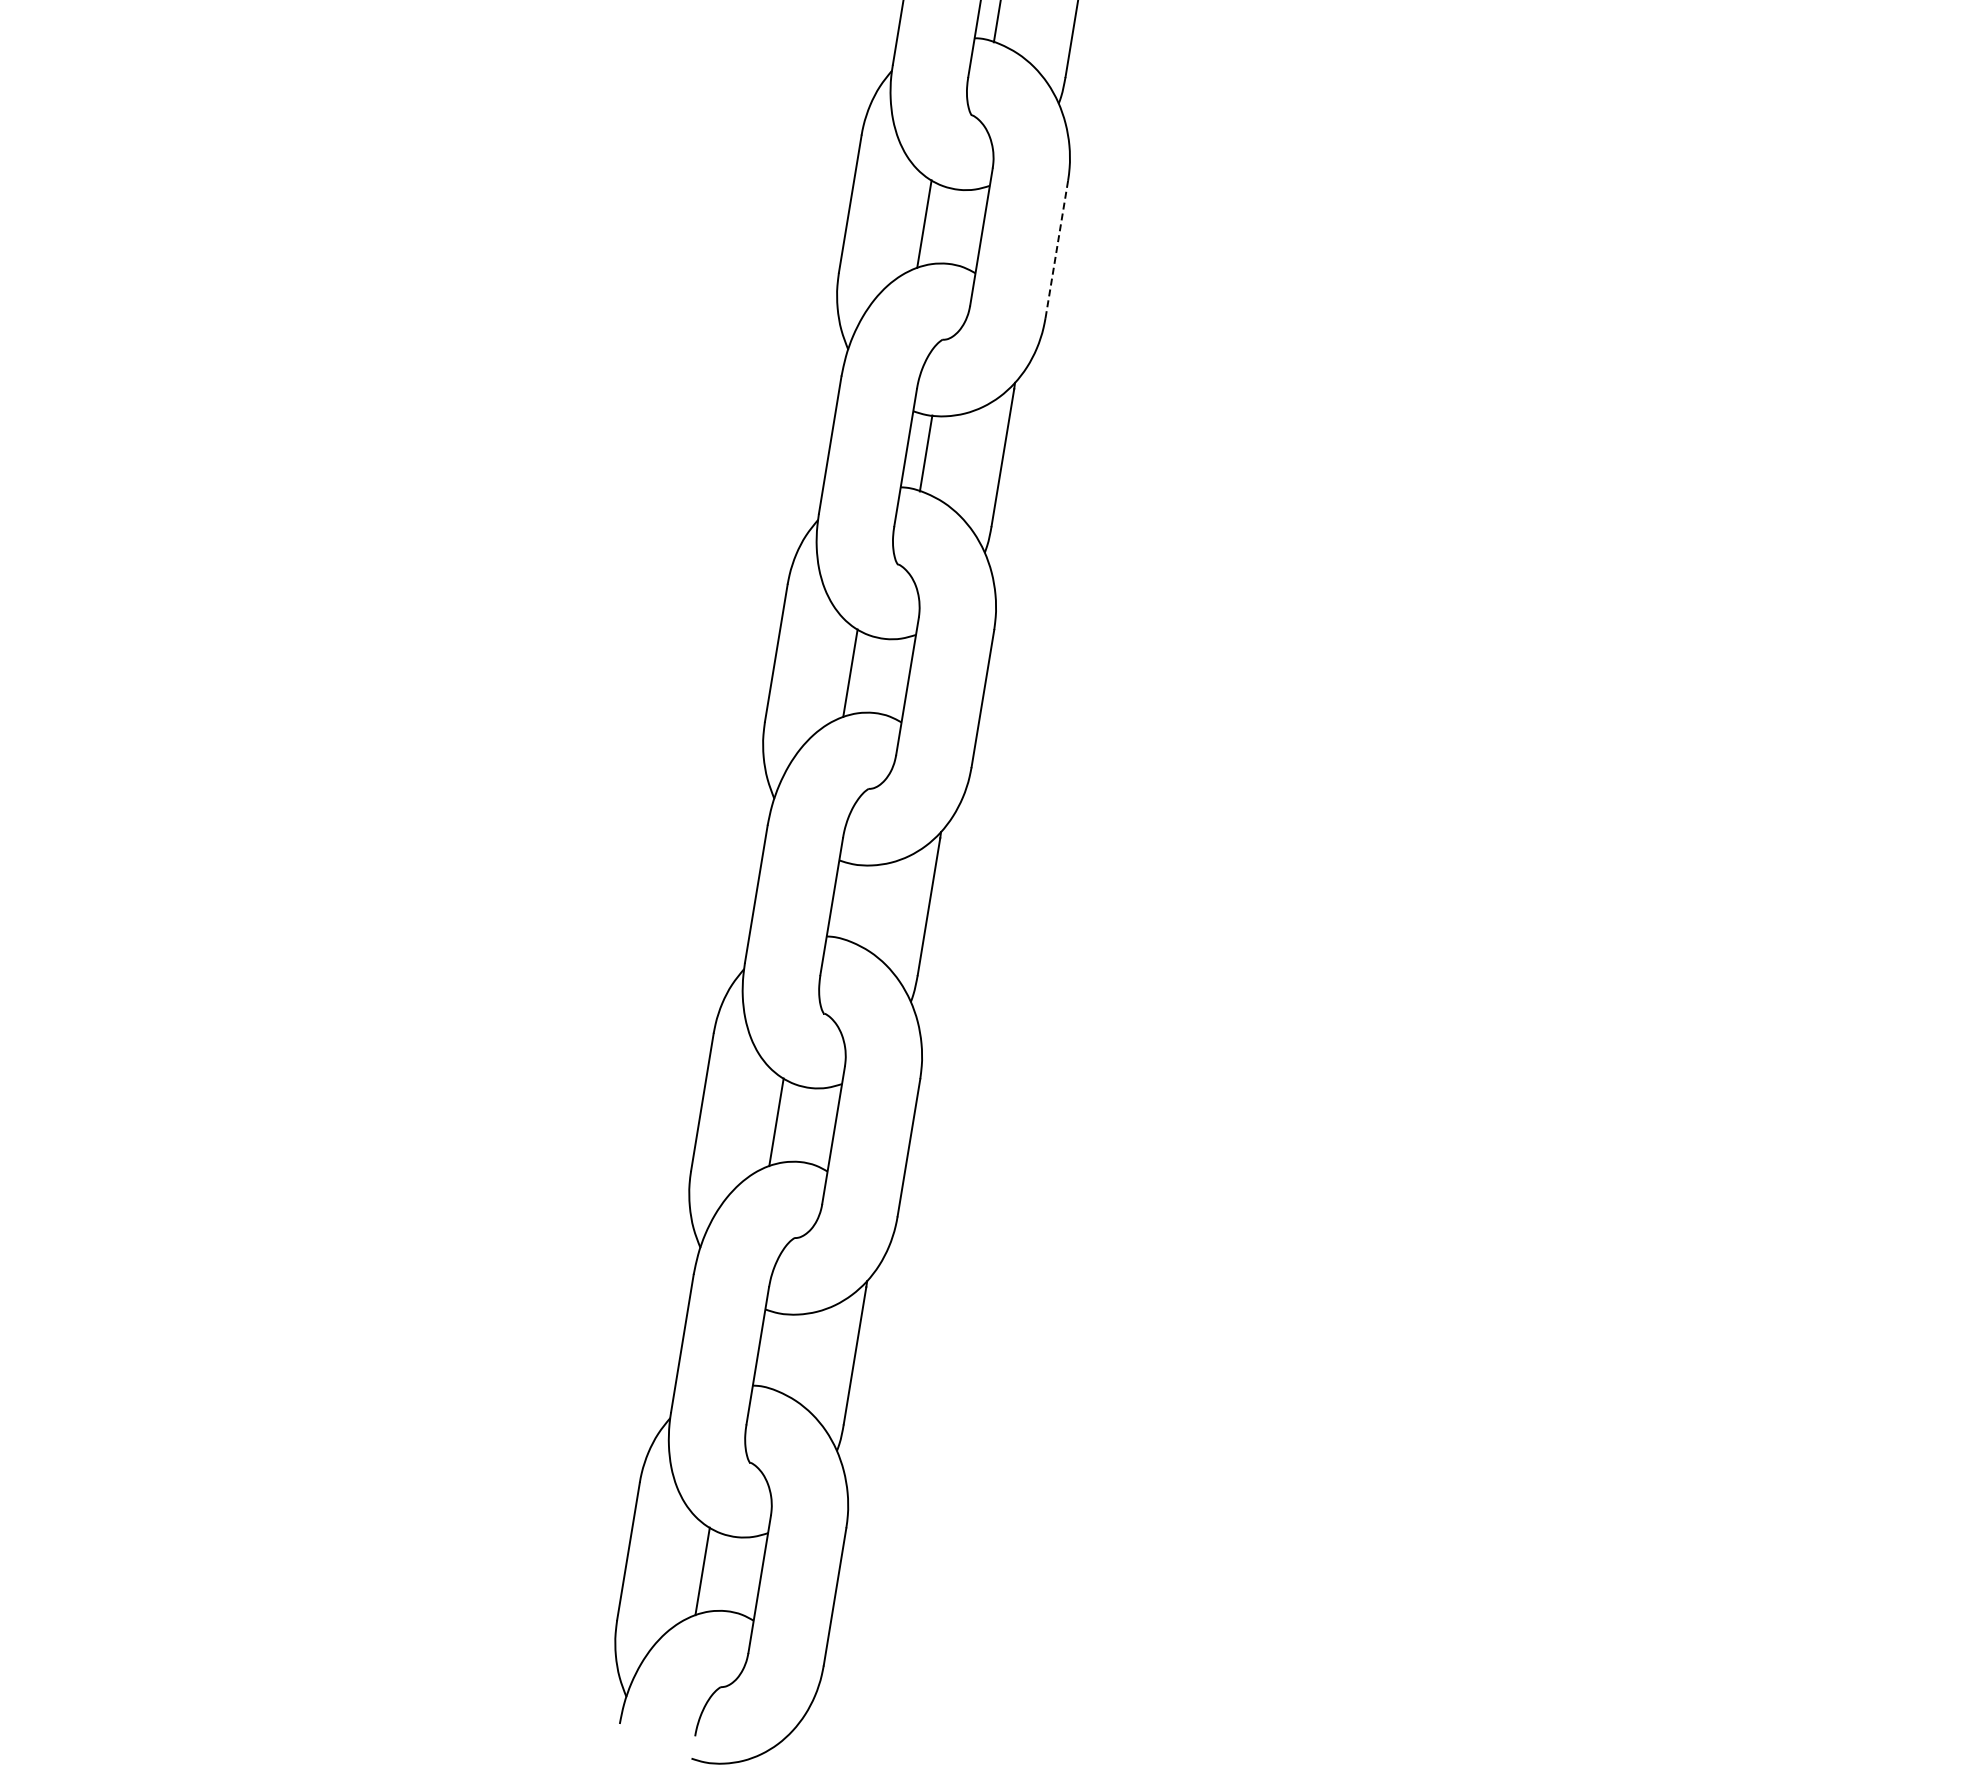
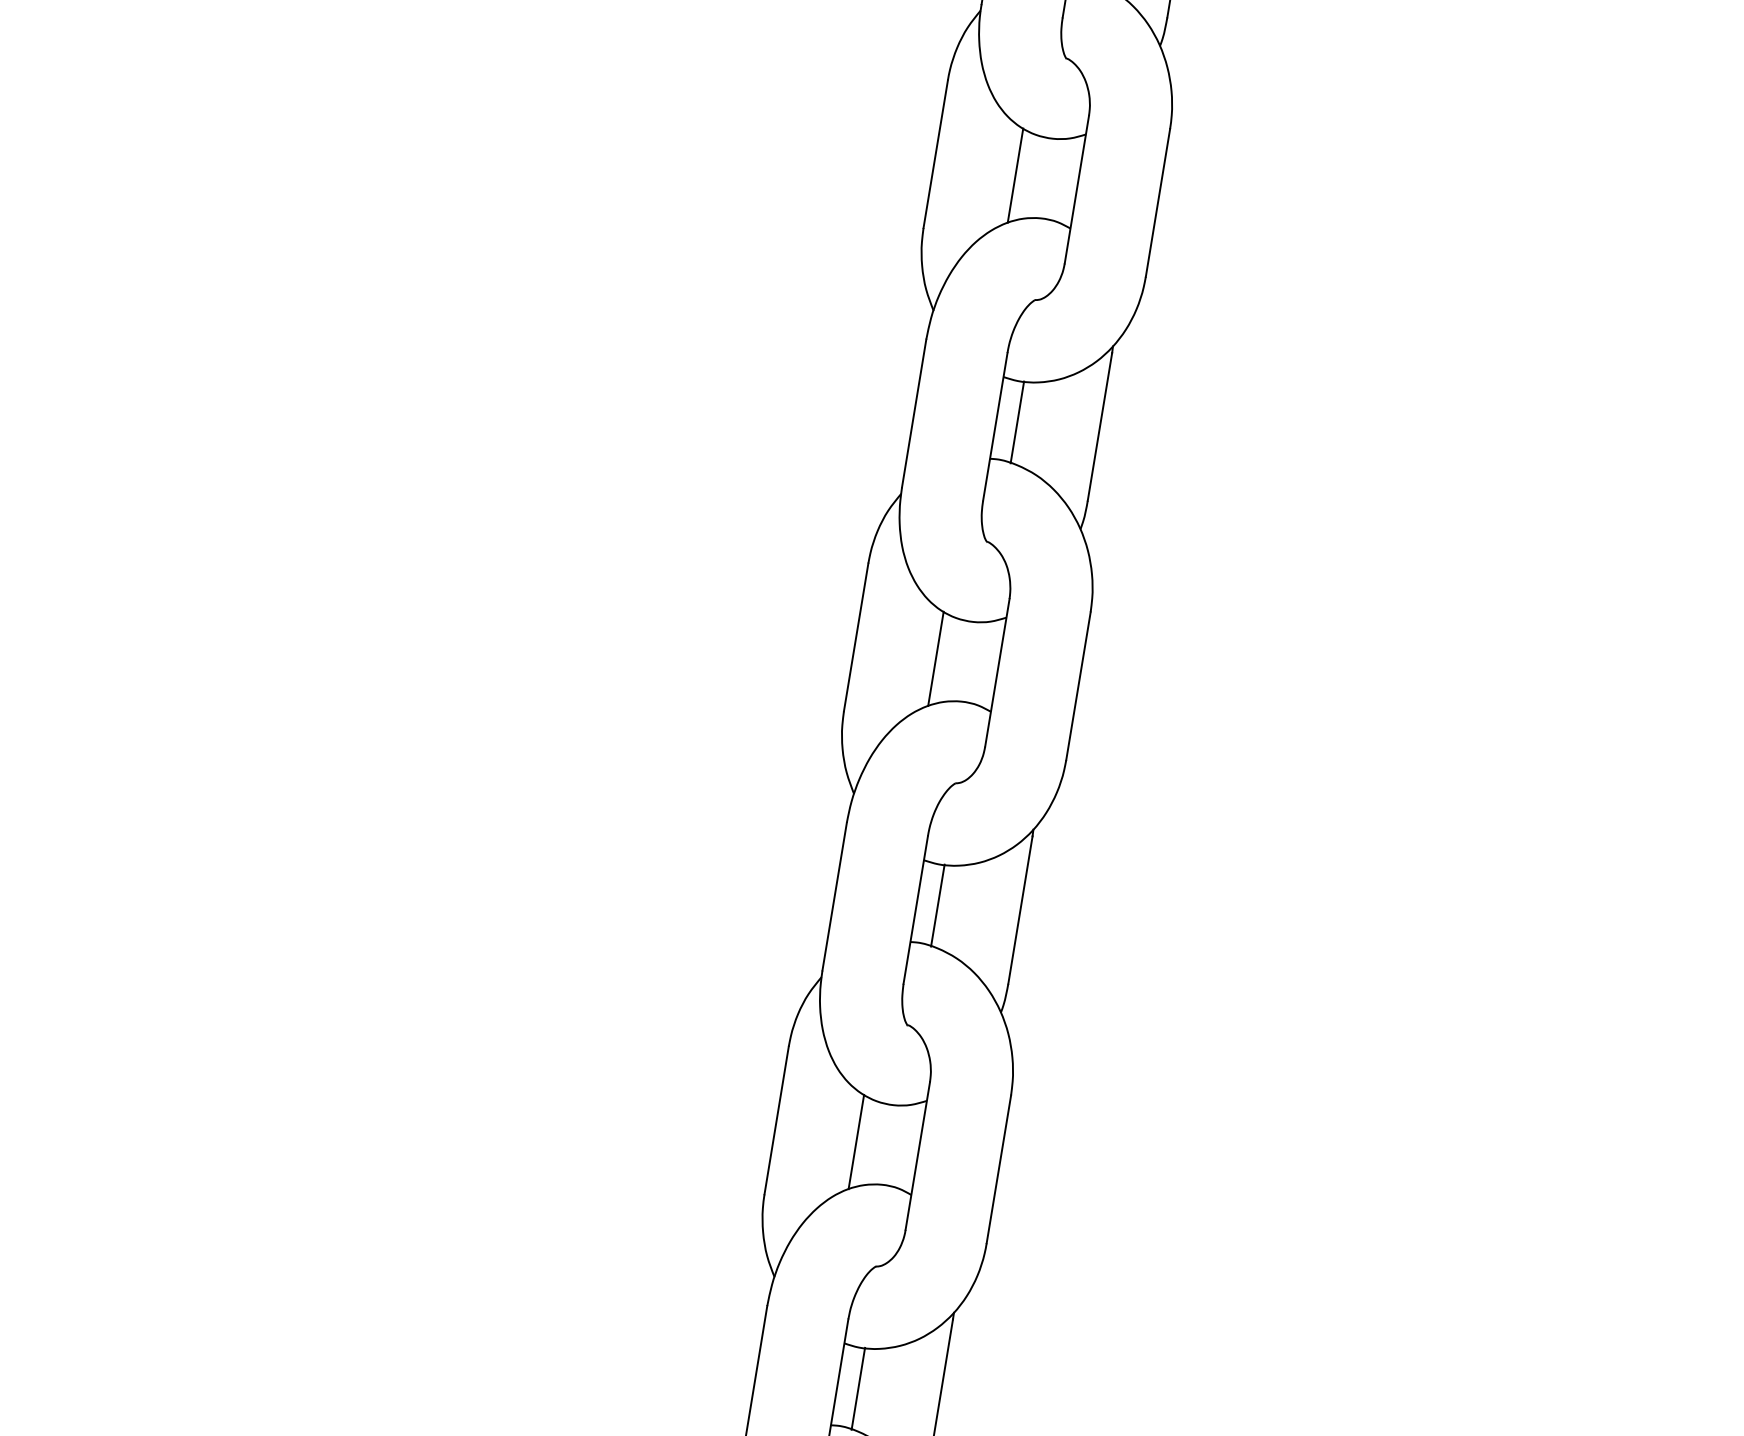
line: (1056, 249) -> (1157, 202), dashed -> solid
line: (851, 902) -> (937, 905), added
line: (778, 1351) -> (858, 1388), added

